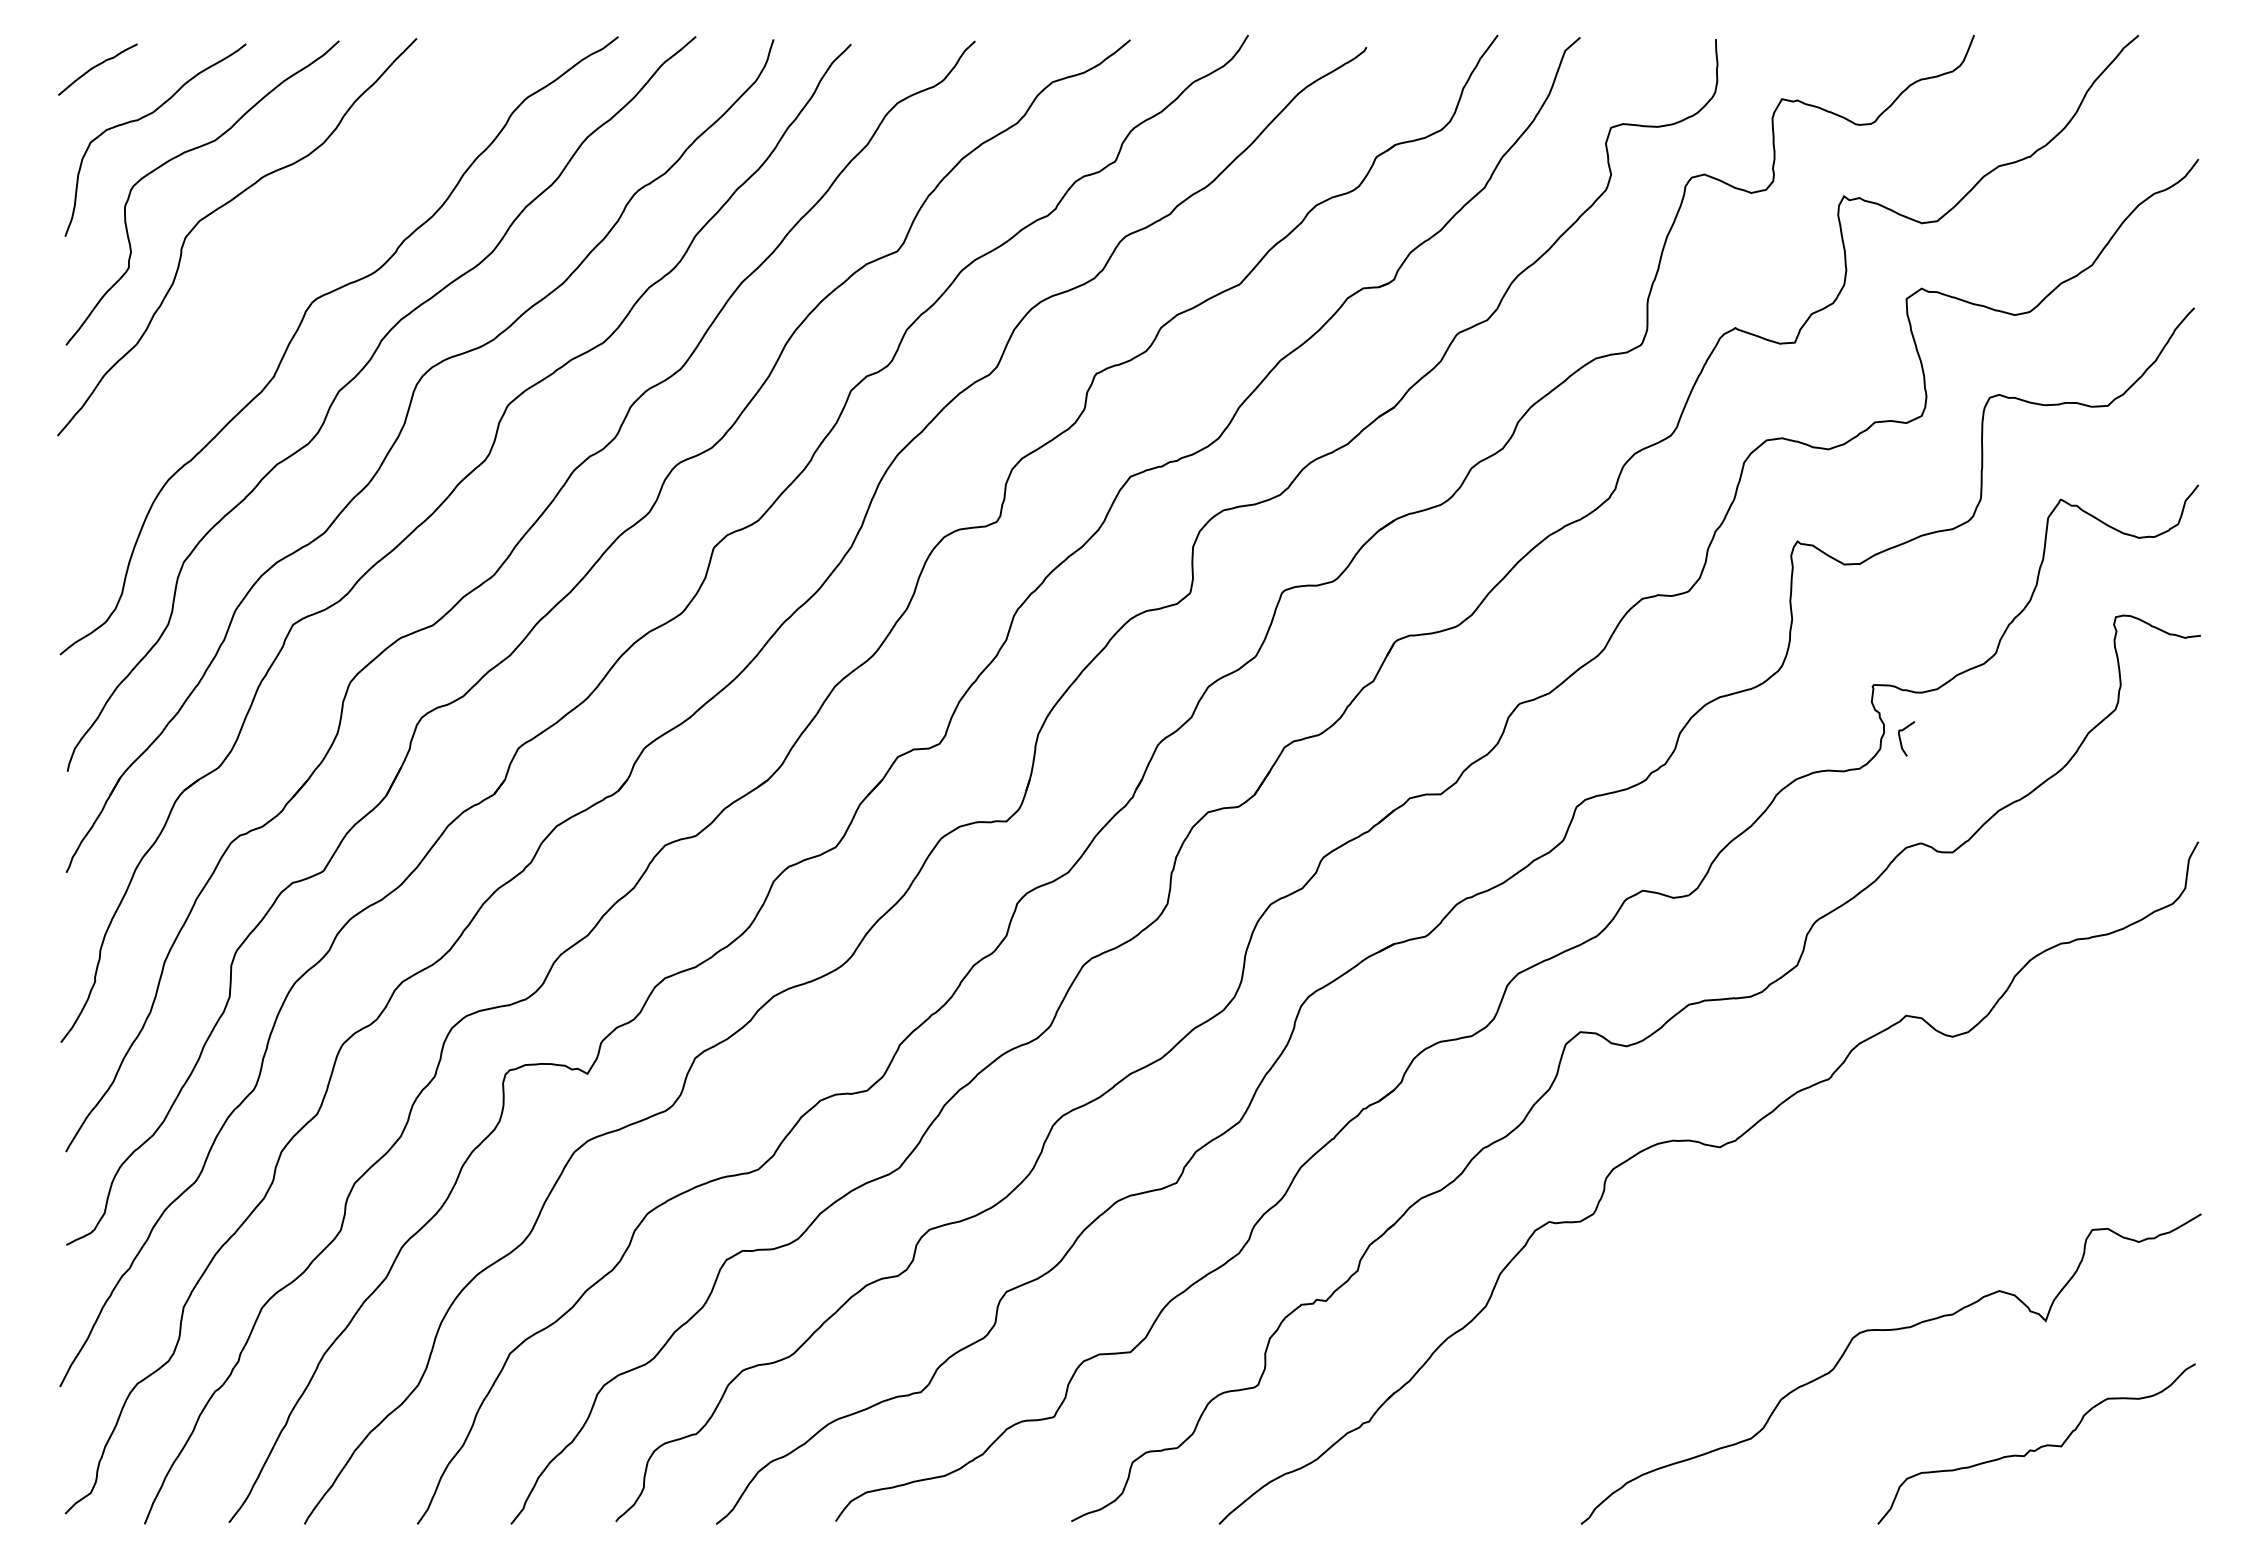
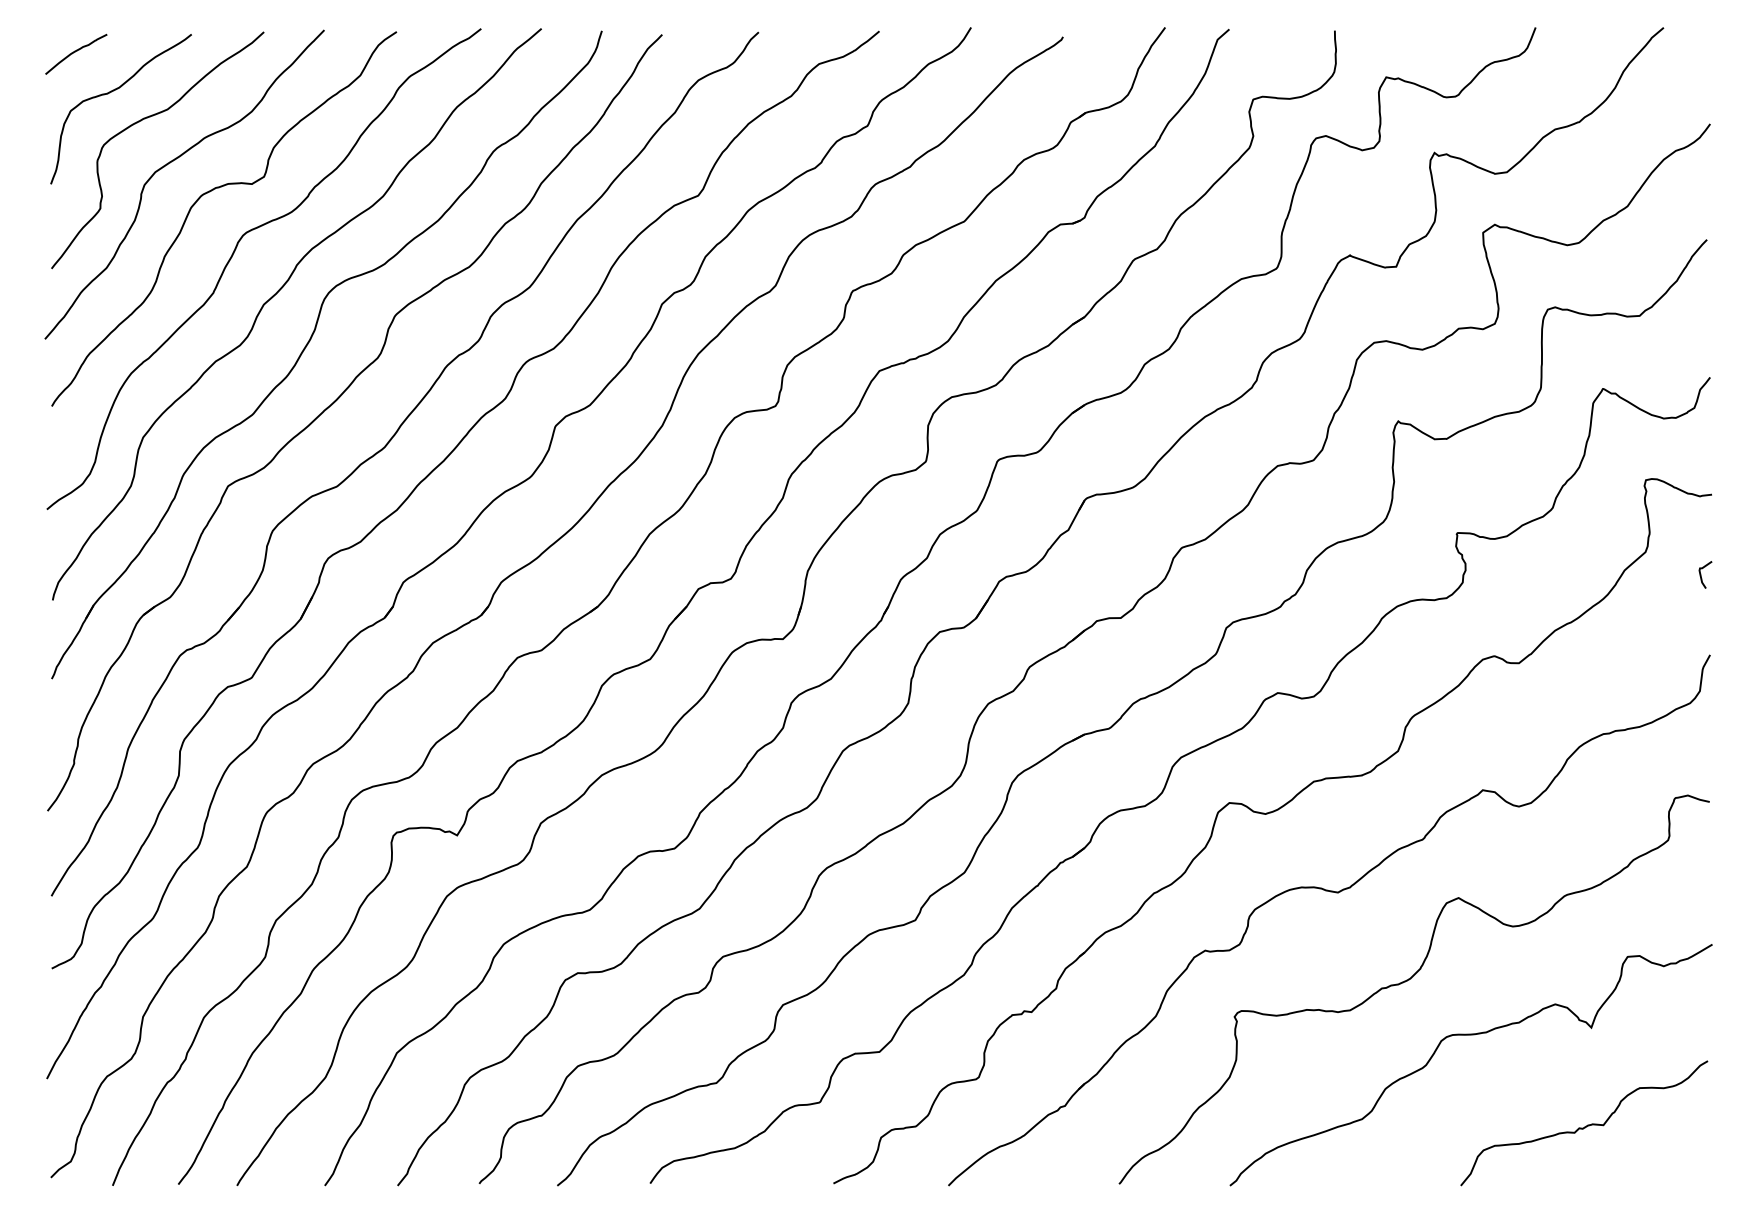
curve: (270, 246) -> (210, 191), added
curve: (1901, 740) -> (1701, 576), moved
curve: (1809, 1261) -> (1407, 981), added

